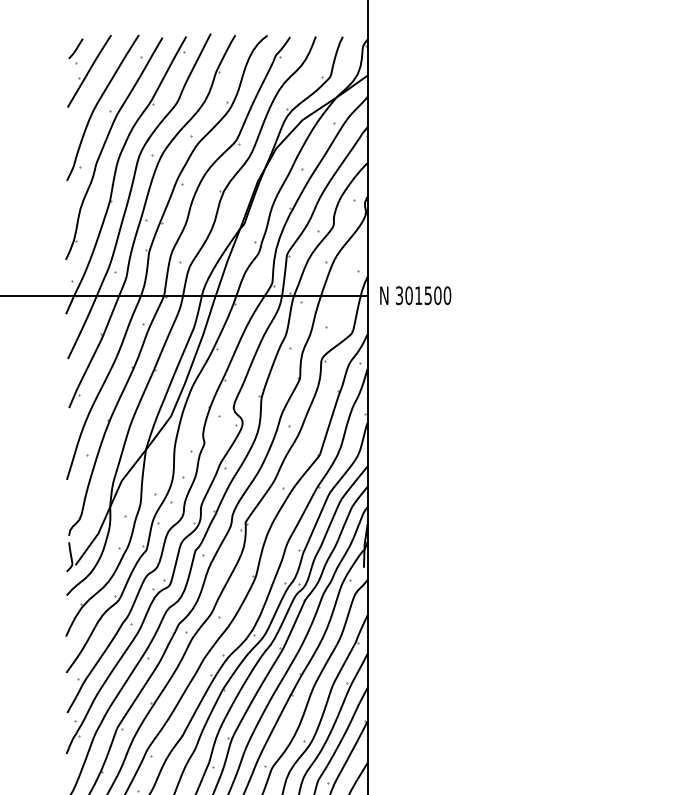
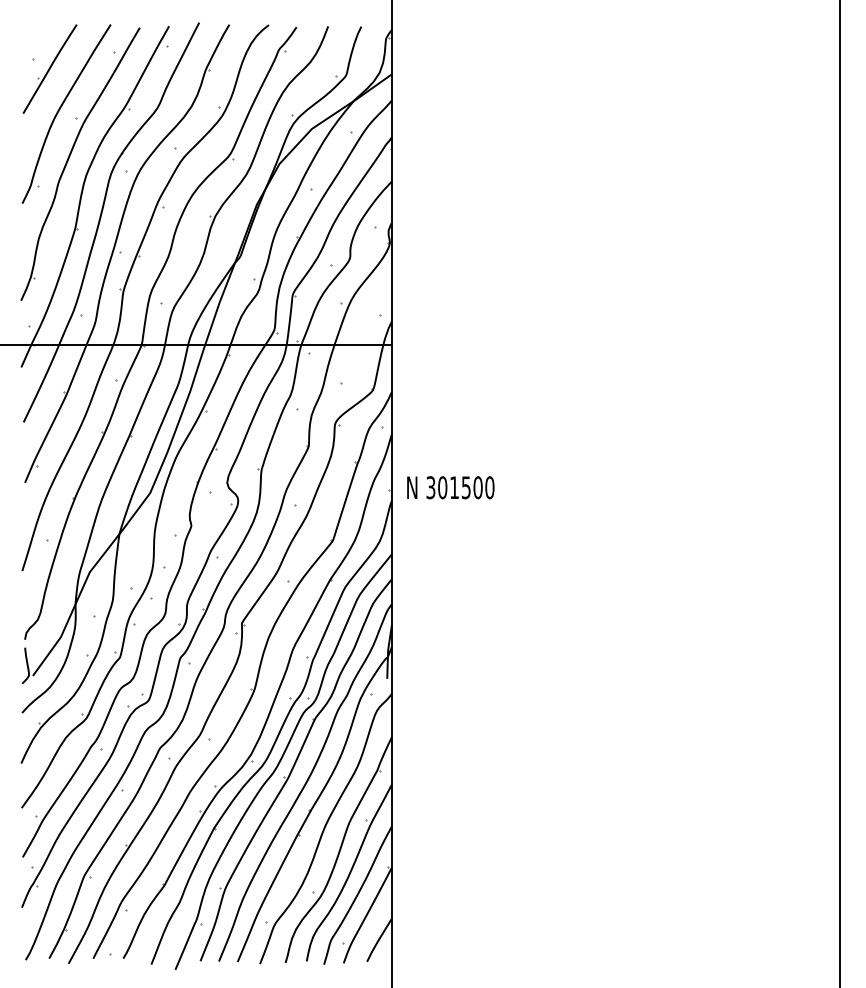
line: (75, 48) -> (33, 41), removed
text: (415, 295) -> (450, 487), moved

